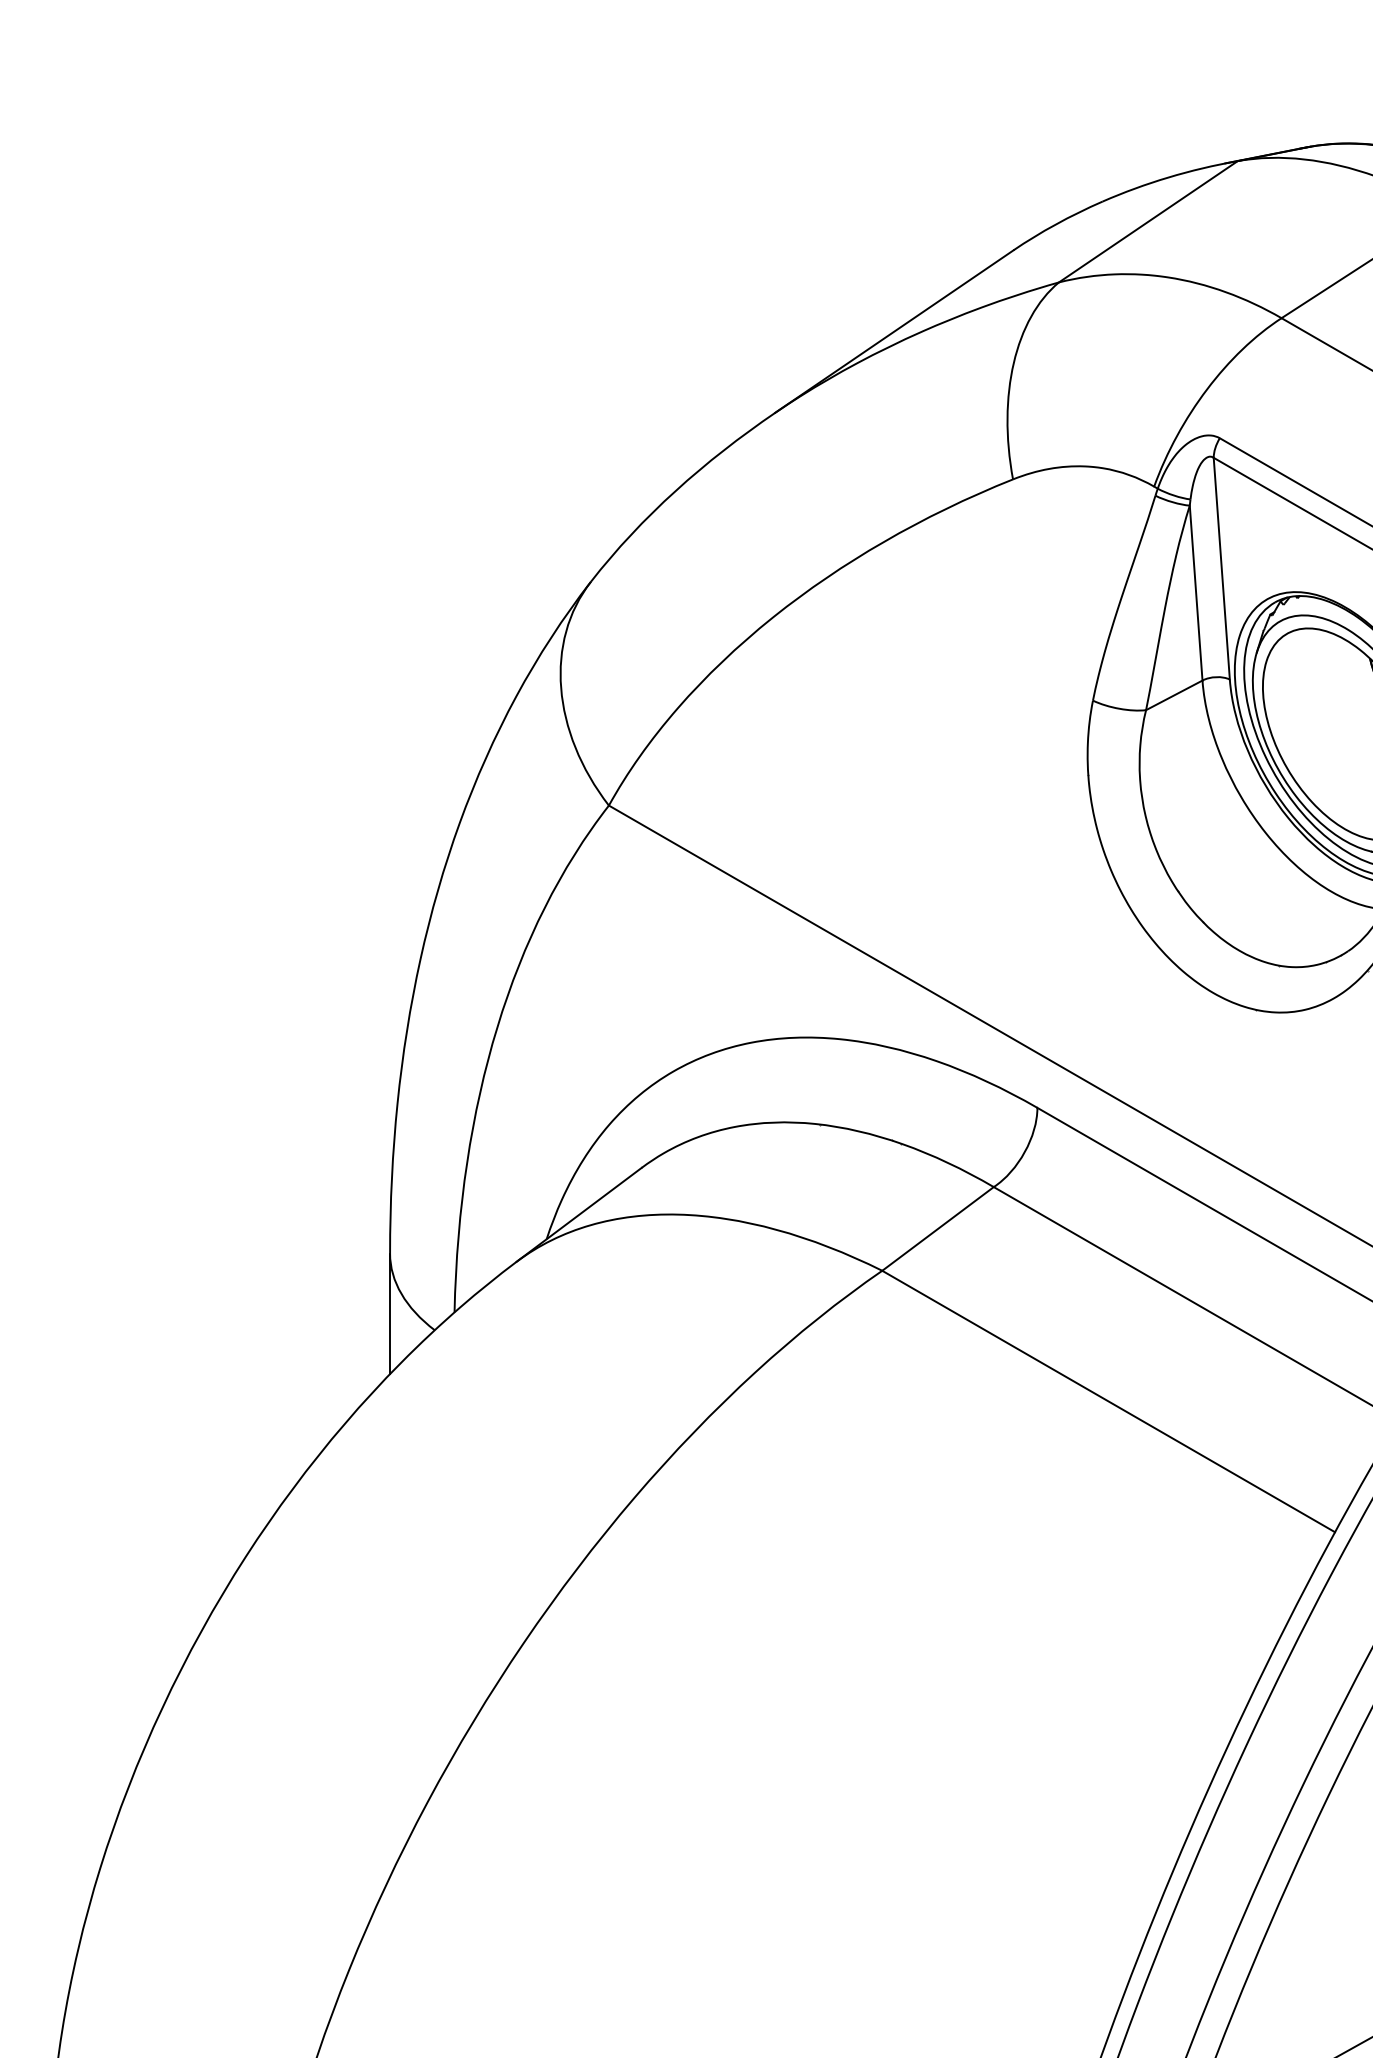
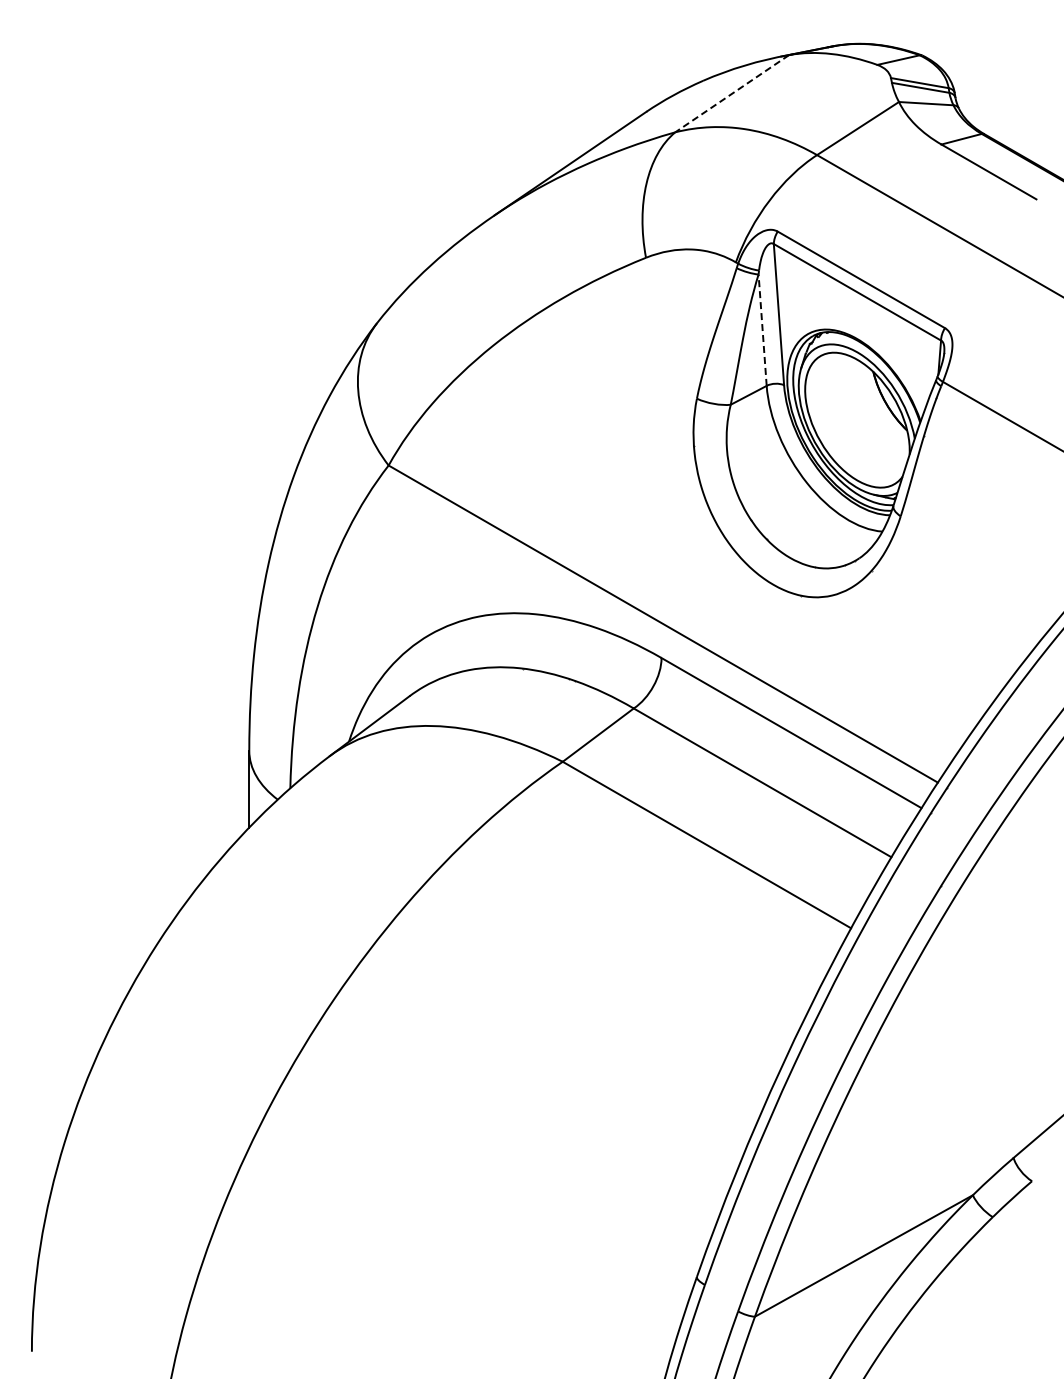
line: (1148, 221) -> (732, 93), solid -> dashed
line: (1195, 593) -> (762, 330), solid -> dashed

